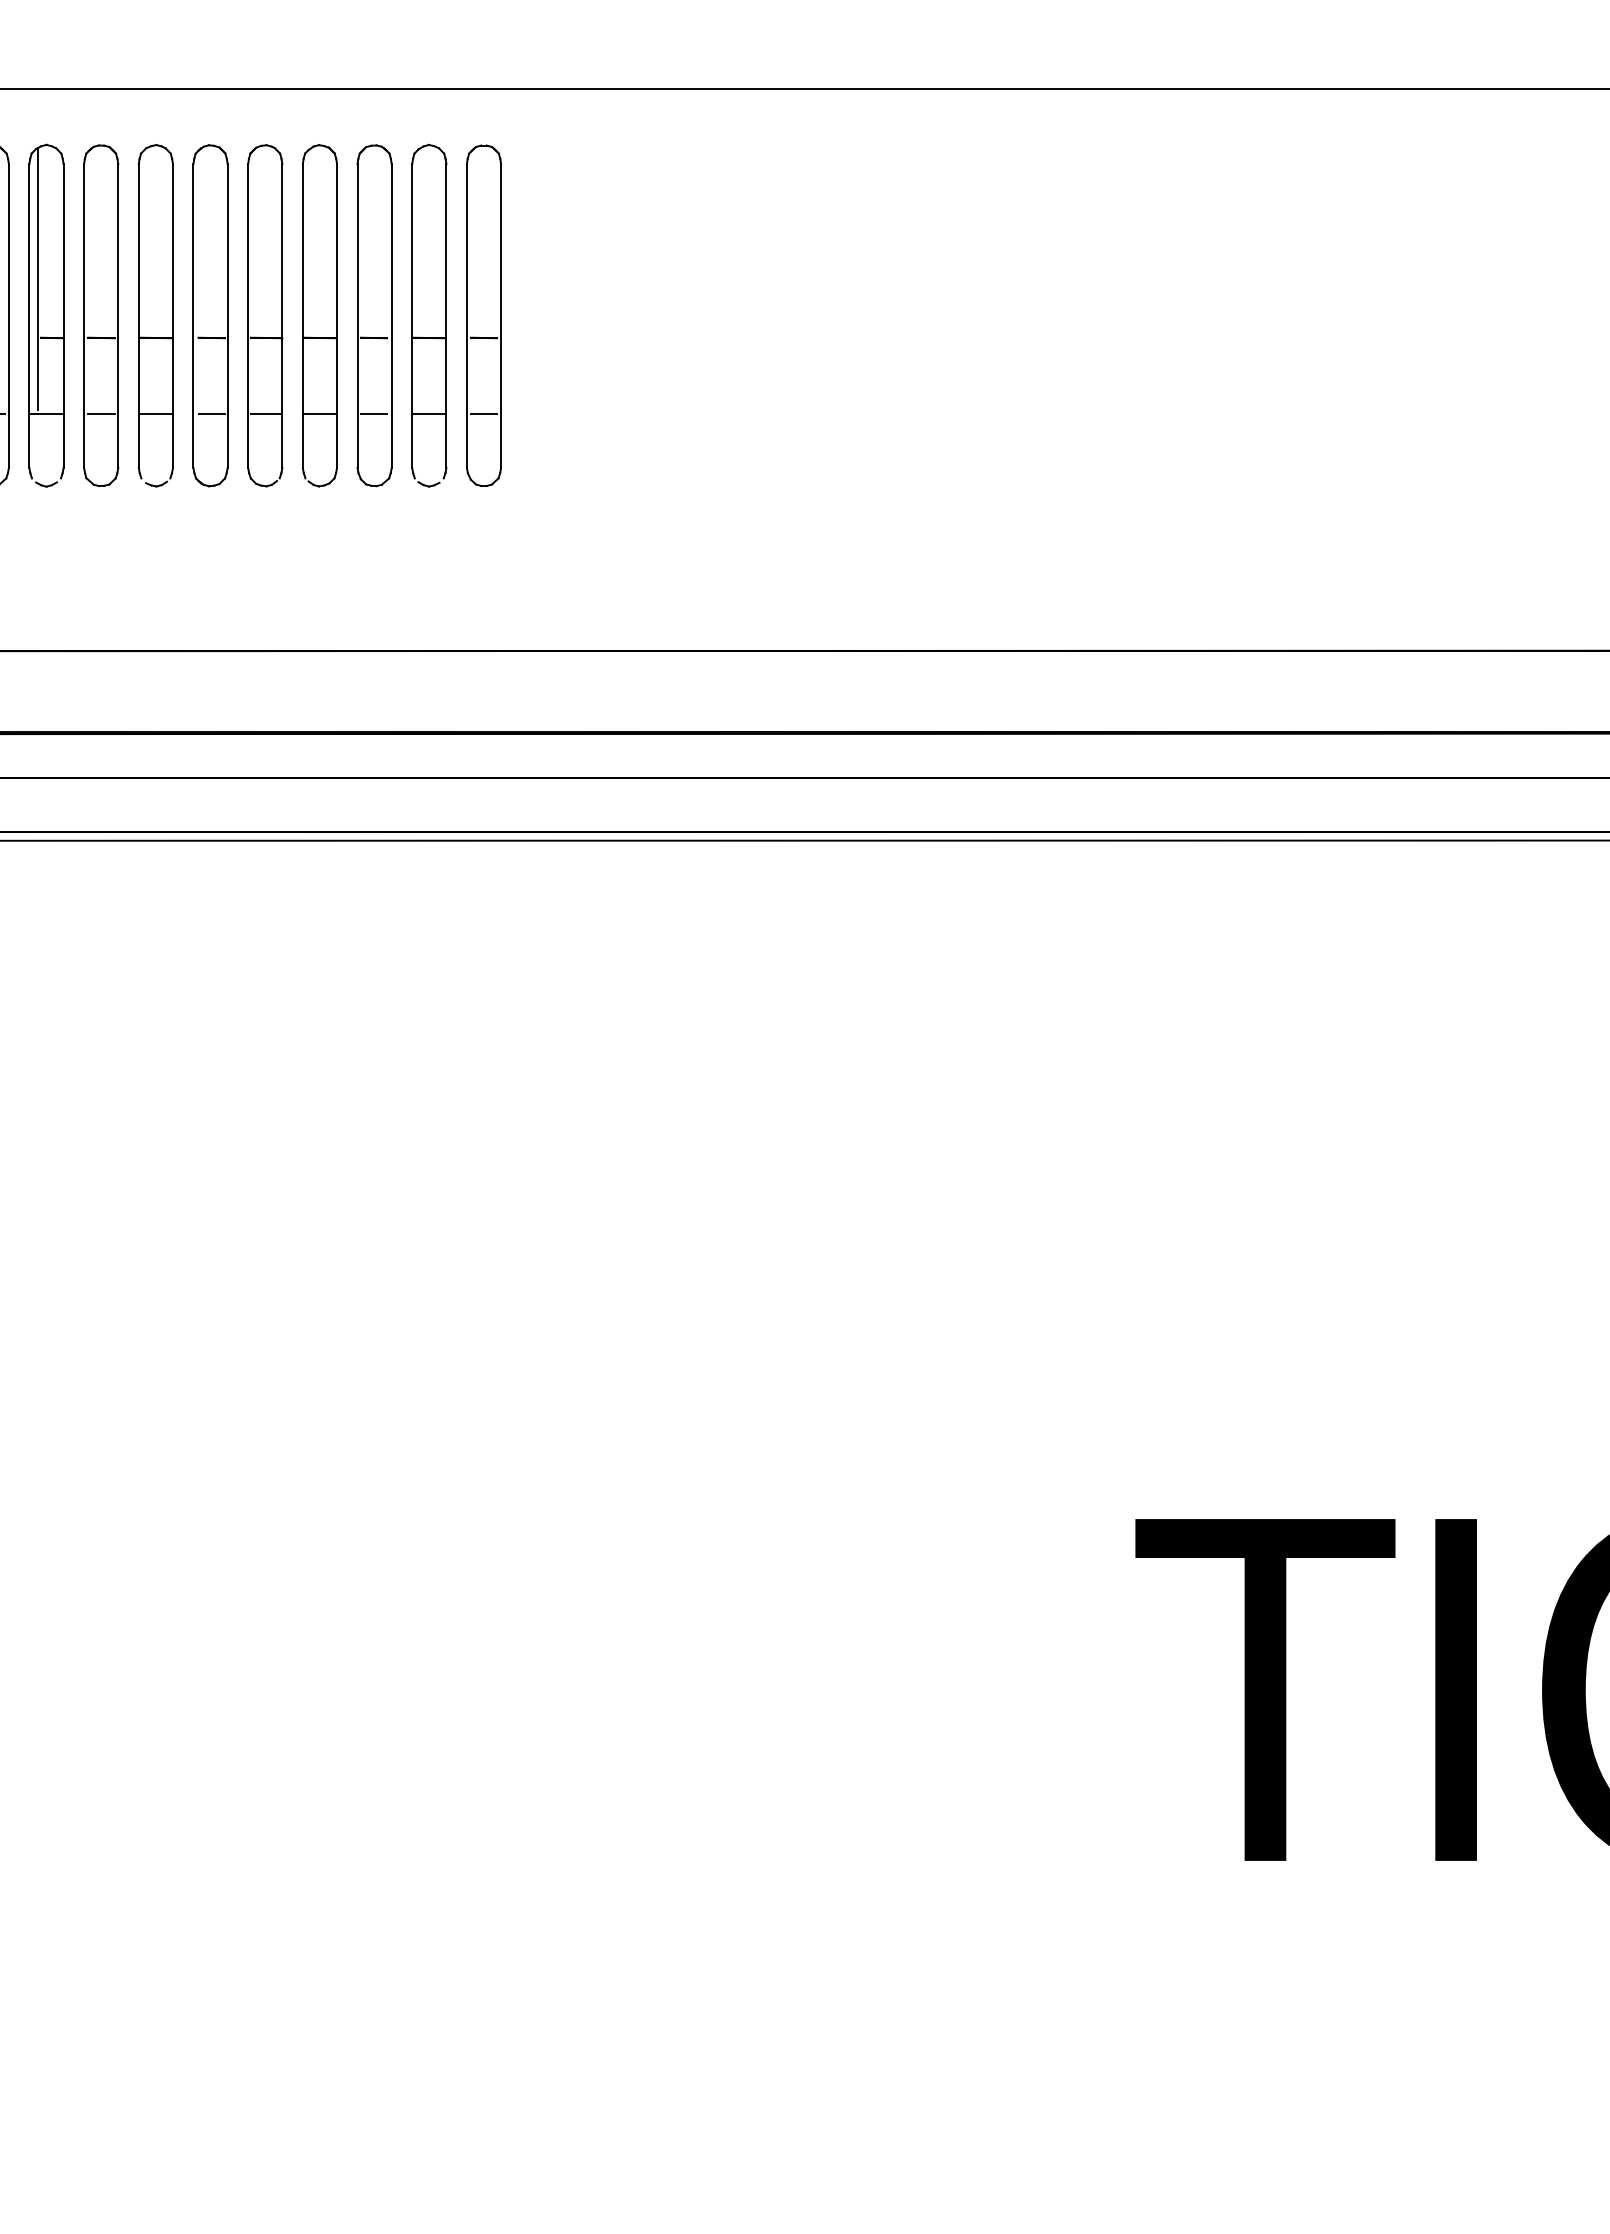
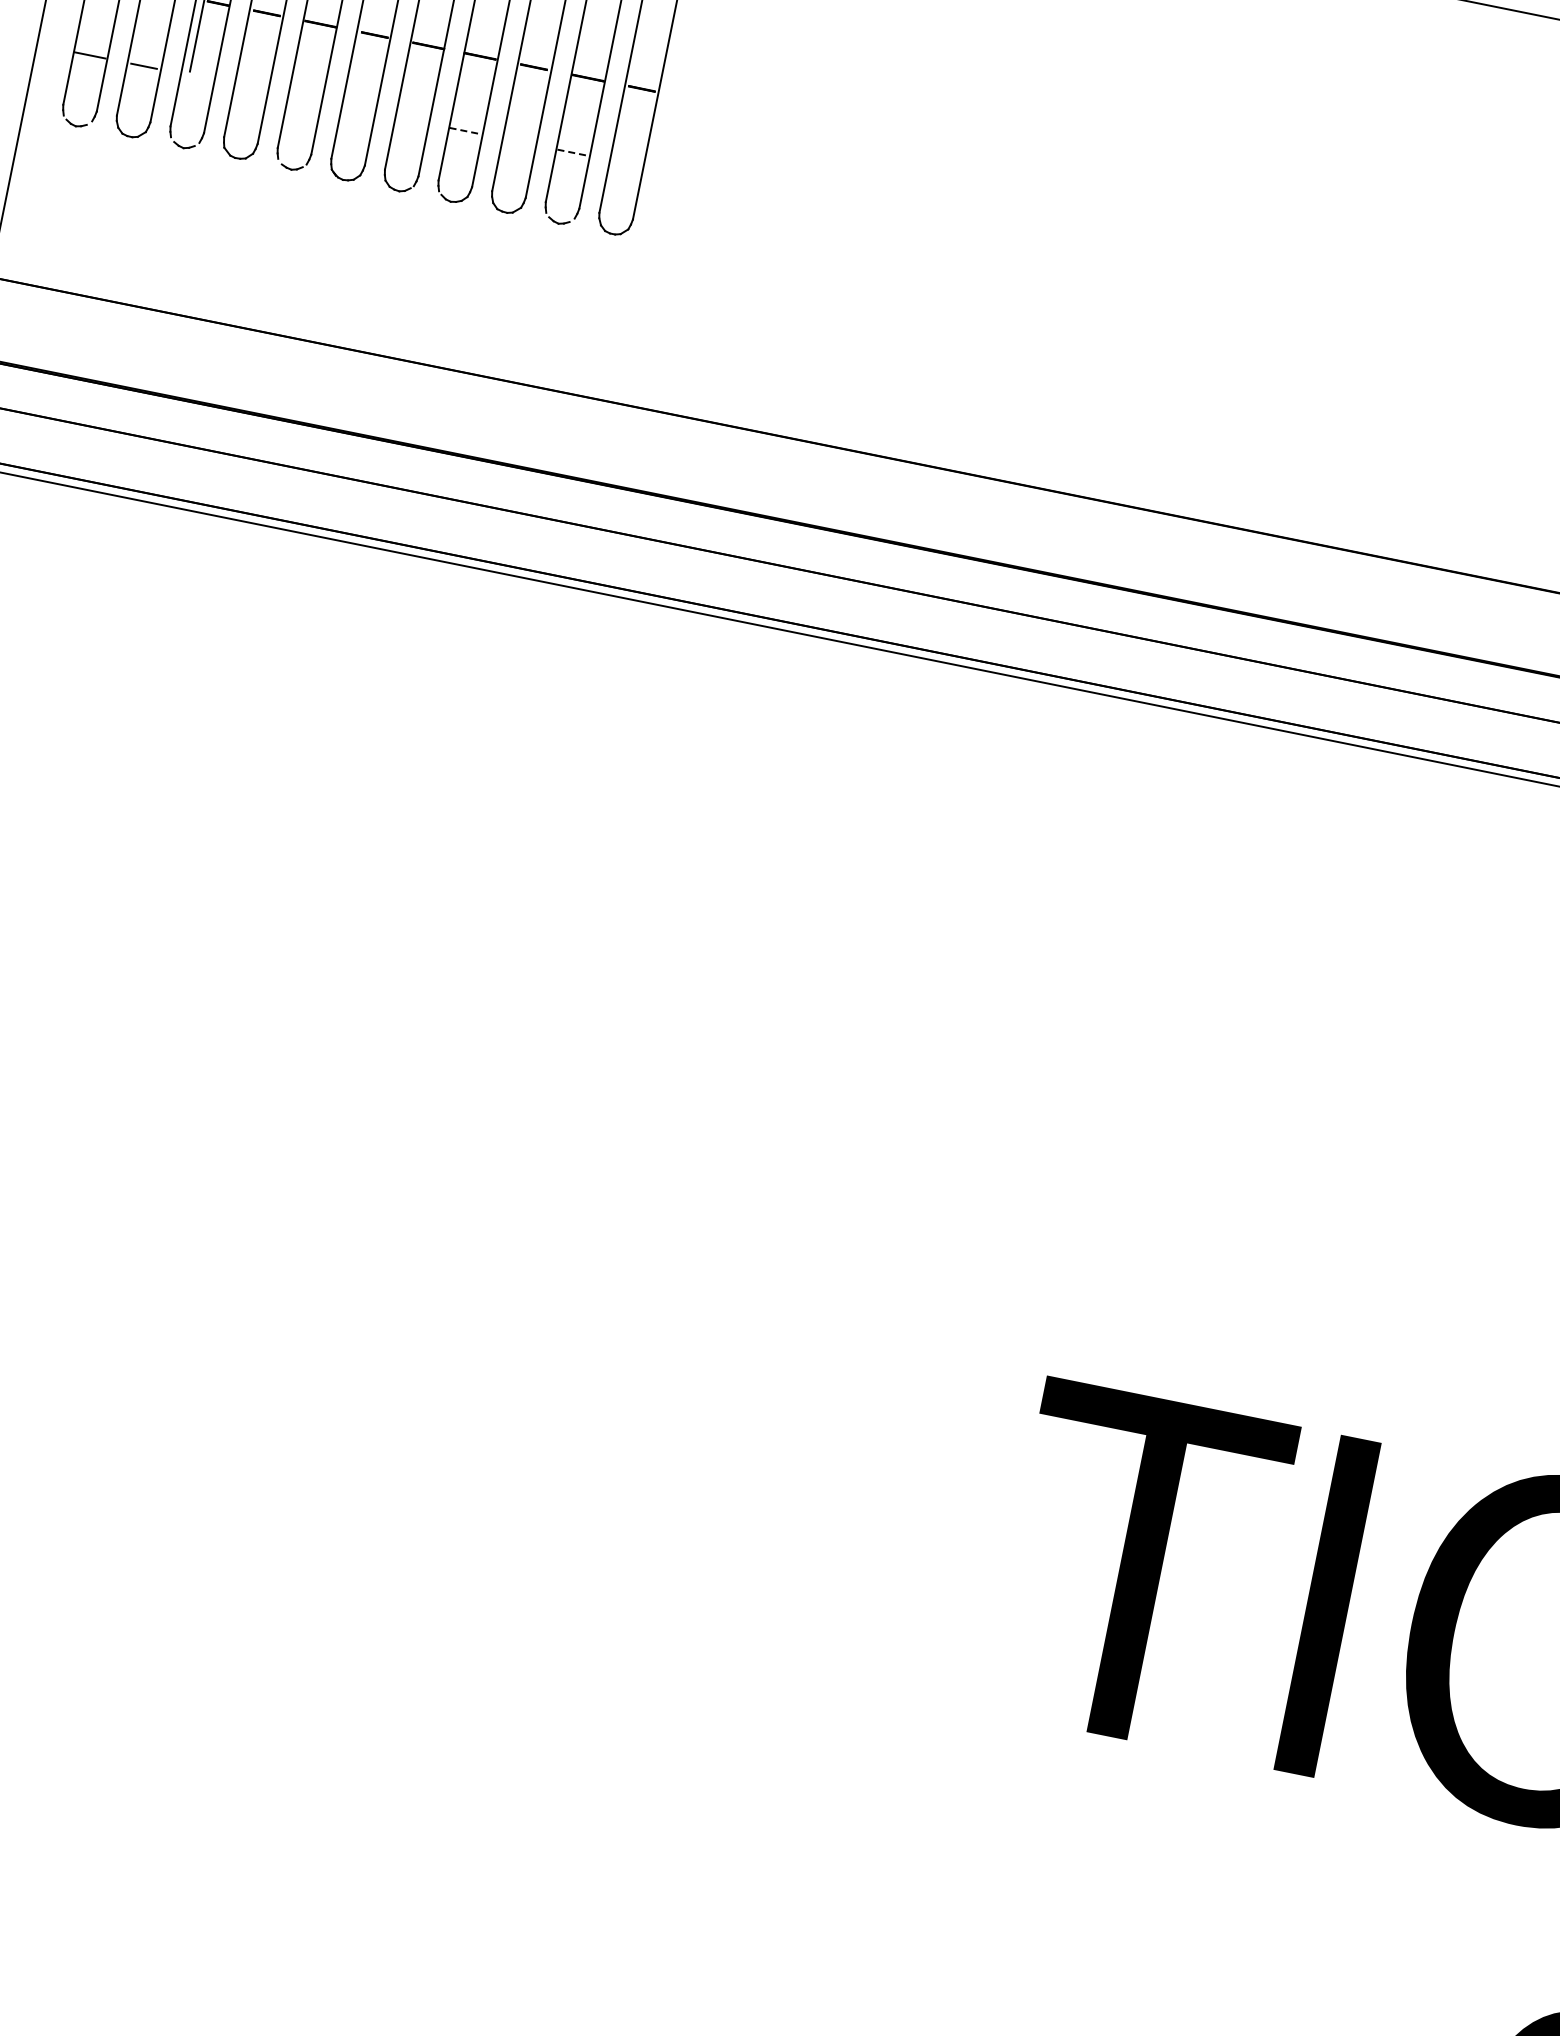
line: (46, 414) -> (197, 77), removed
line: (101, 414) -> (251, 88), removed
line: (156, 414) -> (305, 99), removed
line: (211, 414) -> (359, 110), removed
line: (266, 414) -> (413, 120), removed
line: (318, 414) -> (464, 131), solid -> dashed
line: (373, 414) -> (518, 142), removed
line: (429, 414) -> (573, 153), solid -> dashed
line: (483, 414) -> (626, 163), removed

